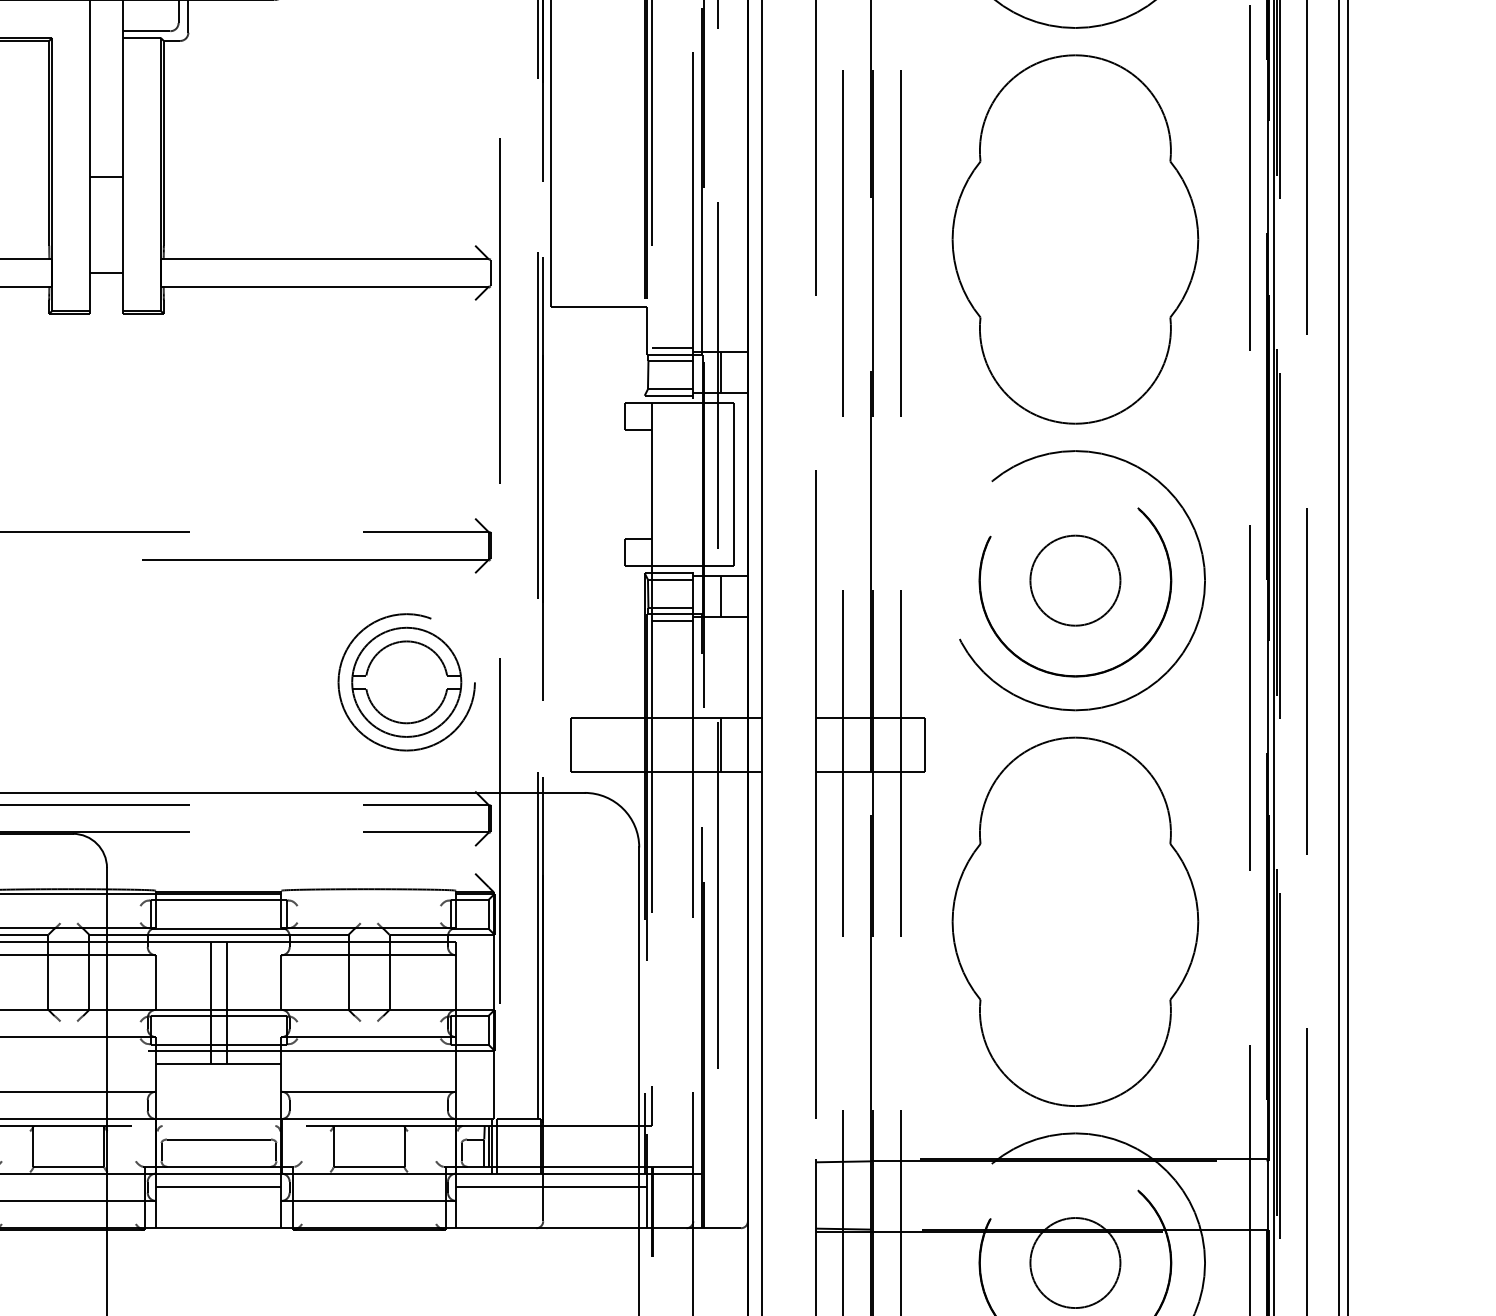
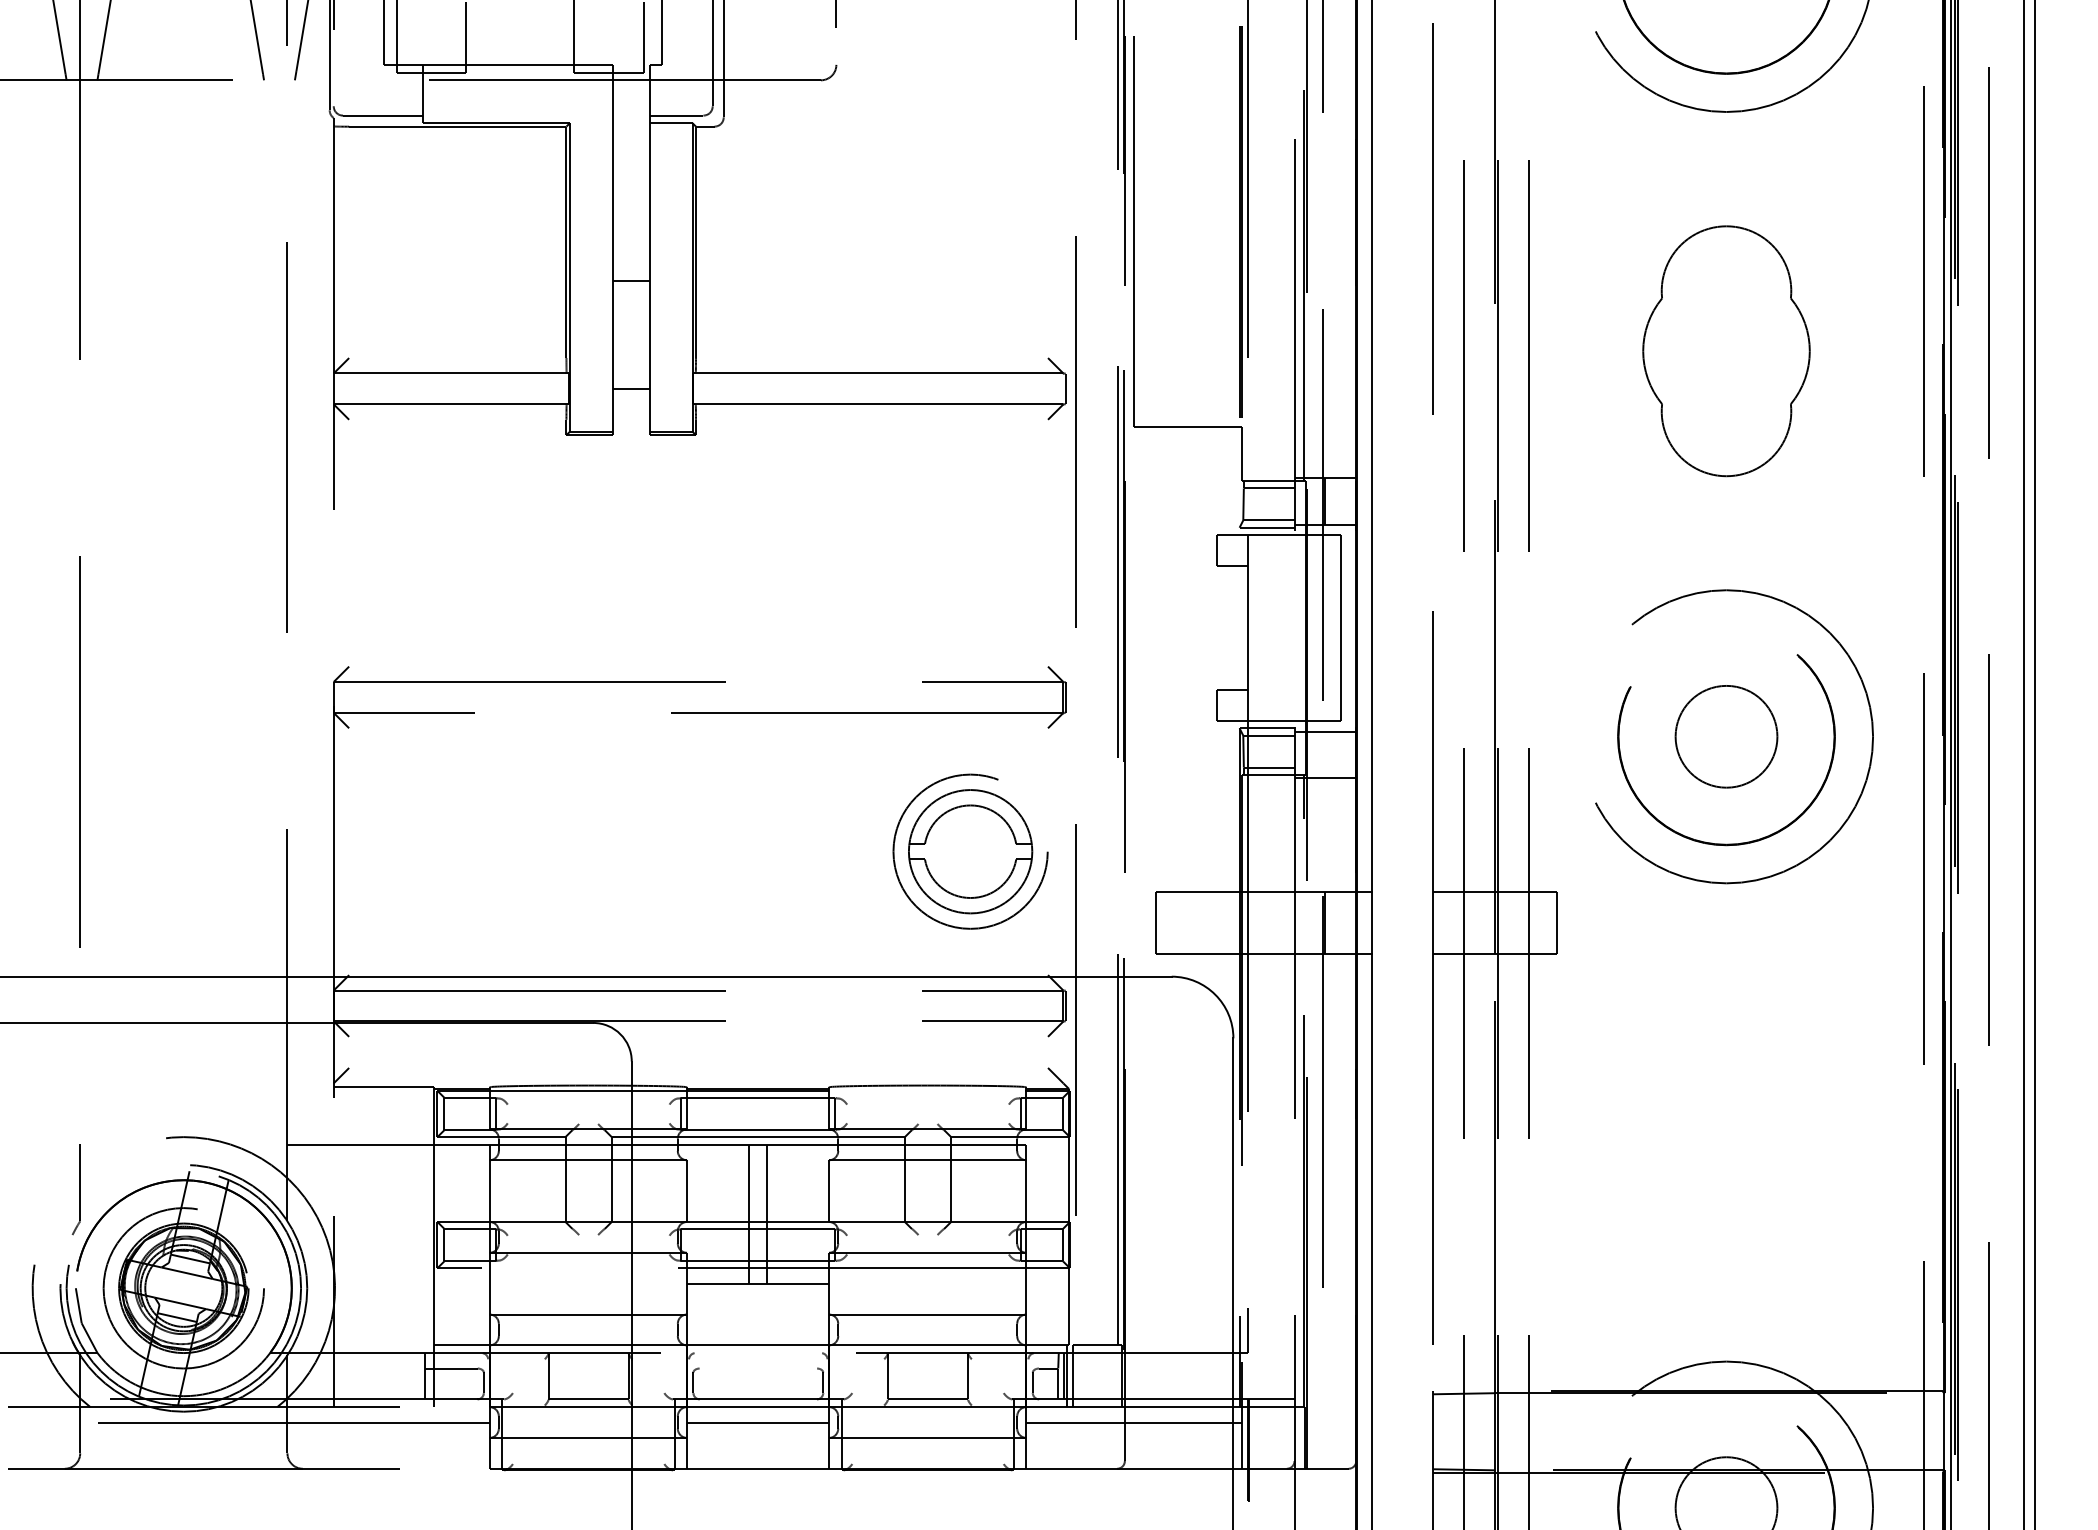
part: (1075, 239) -> (1726, 351), size x0.6
line: (672, 347) -> (1271, 473), removed
line: (720, 596) -> (1325, 754), removed
line: (672, 621) -> (1271, 782), removed
part: (1075, 921) -> (1726, 1122), removed
line: (218, 1139) -> (757, 1368), removed

